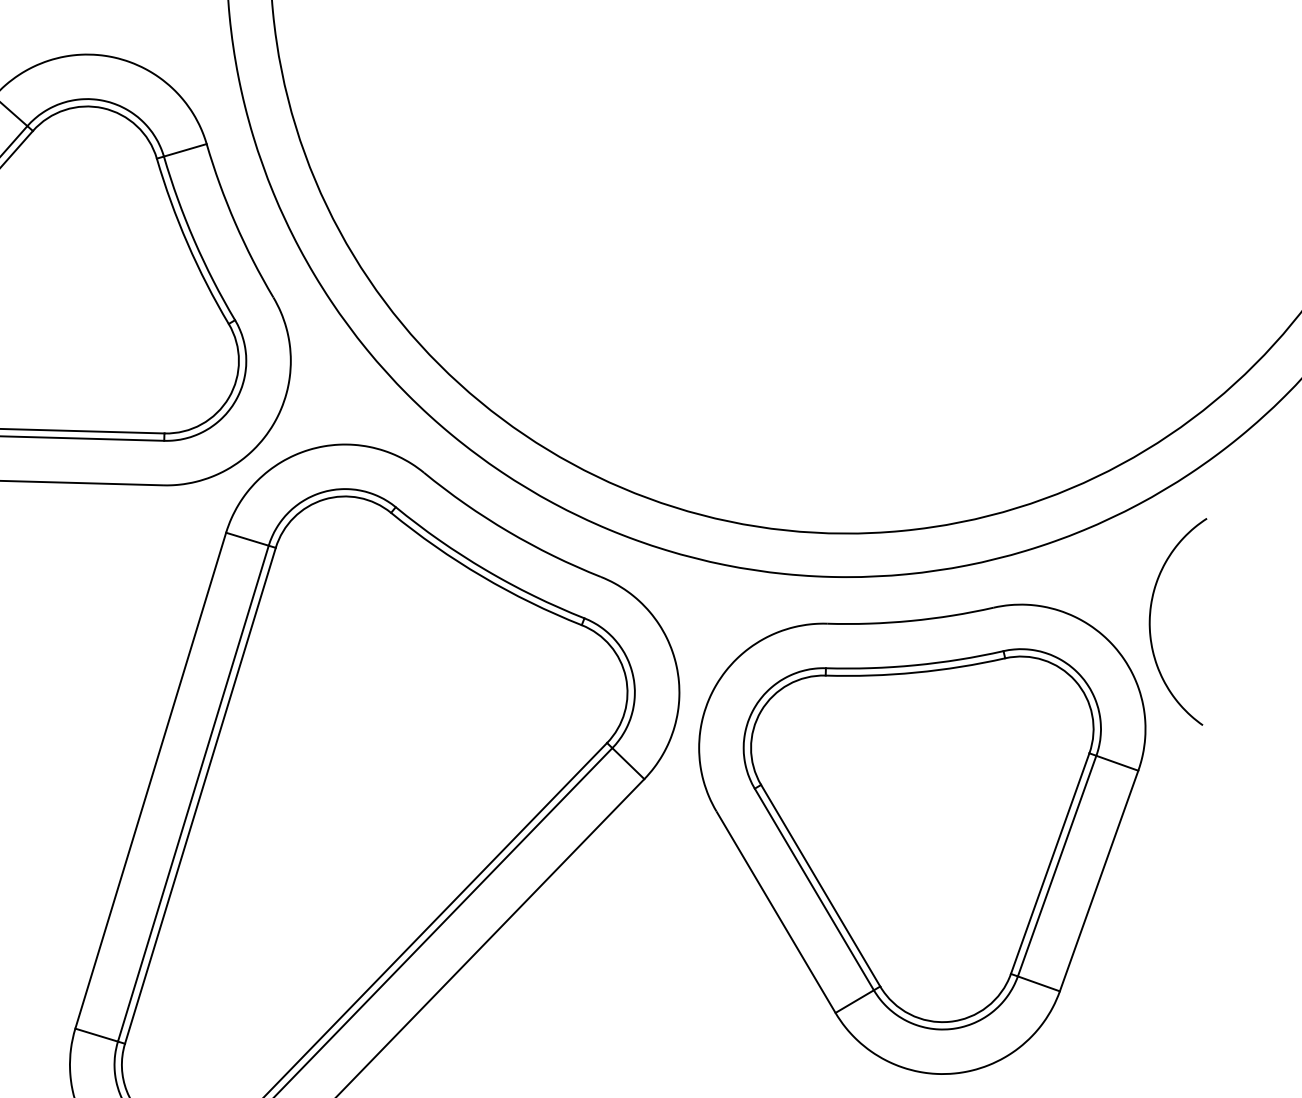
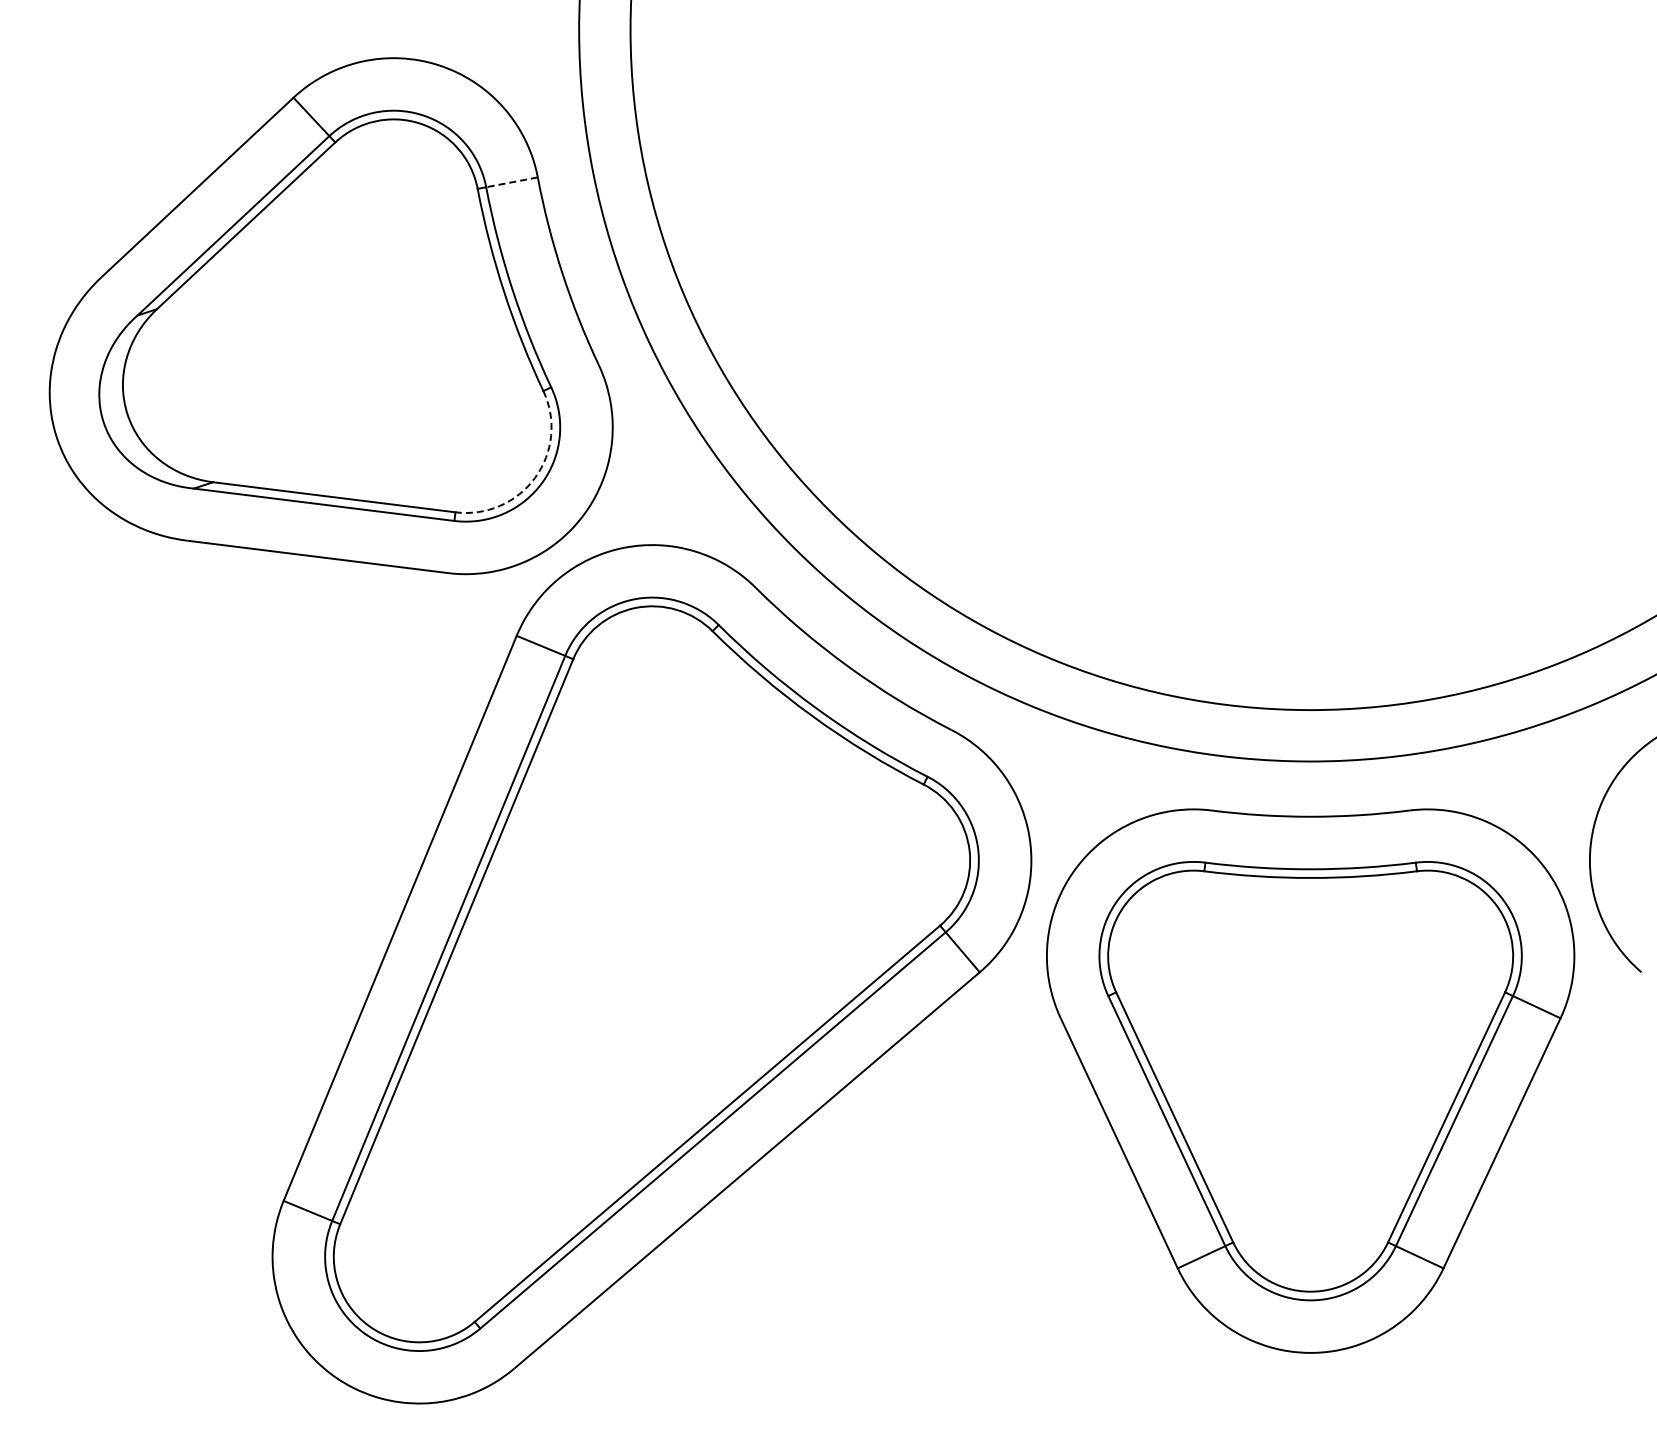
line: (184, 150) -> (511, 182), solid -> dashed
arc: (229, 397) -> (535, 477), solid -> dashed

